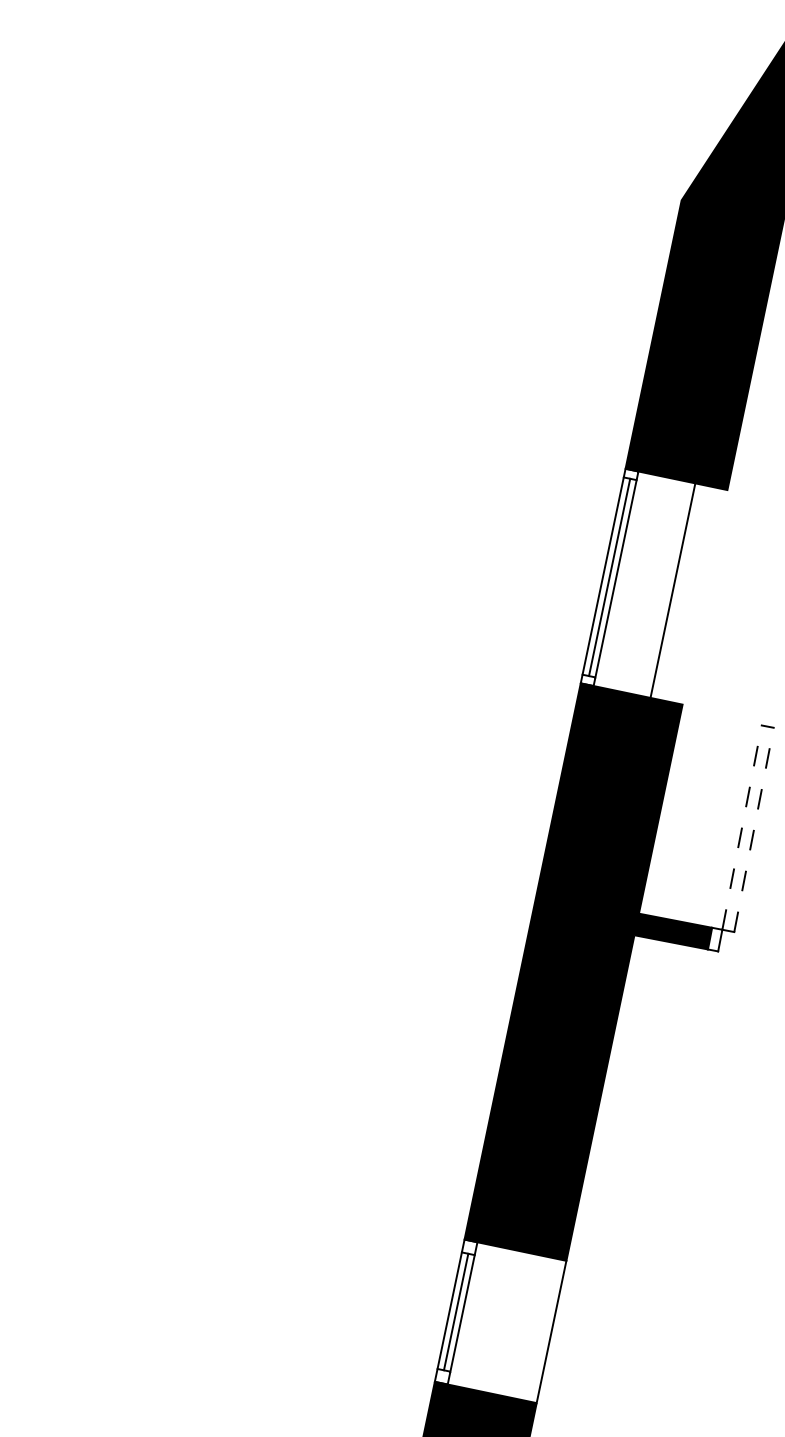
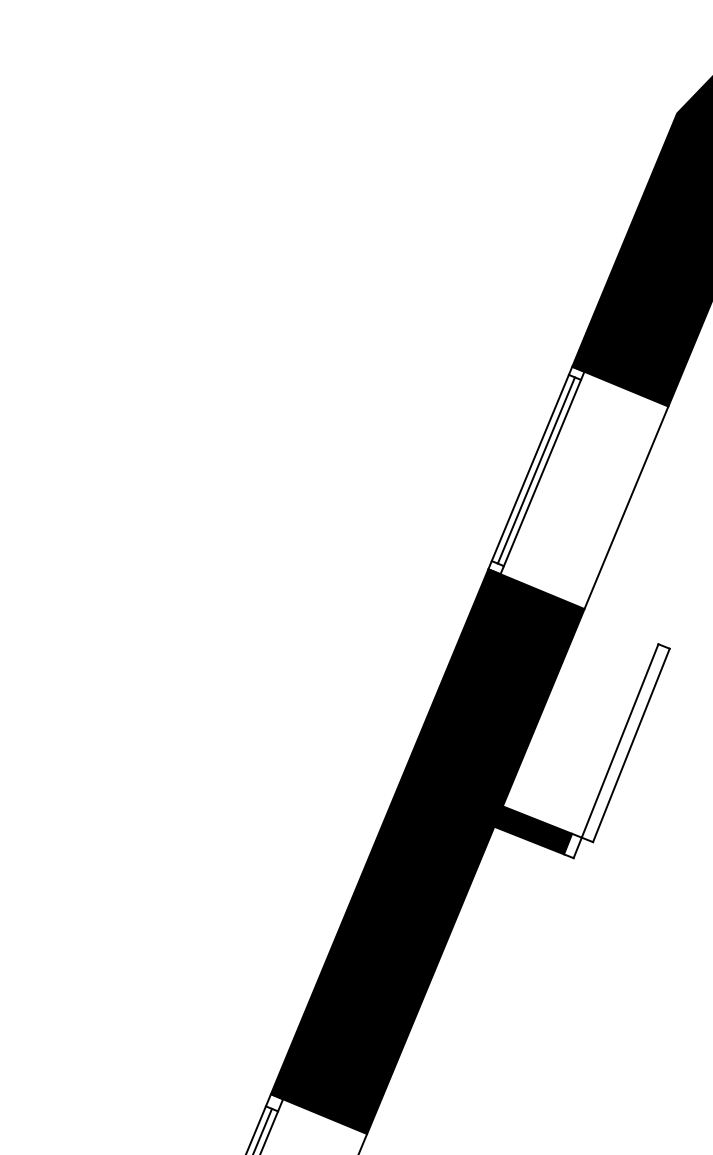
line: (672, 590) -> (625, 507), moved
line: (742, 827) -> (620, 740), dashed -> solid
line: (754, 829) -> (631, 745), dashed -> solid

